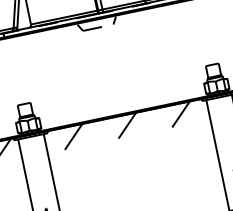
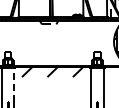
line: (51, 169) -> (14, 84), solid -> dashed

